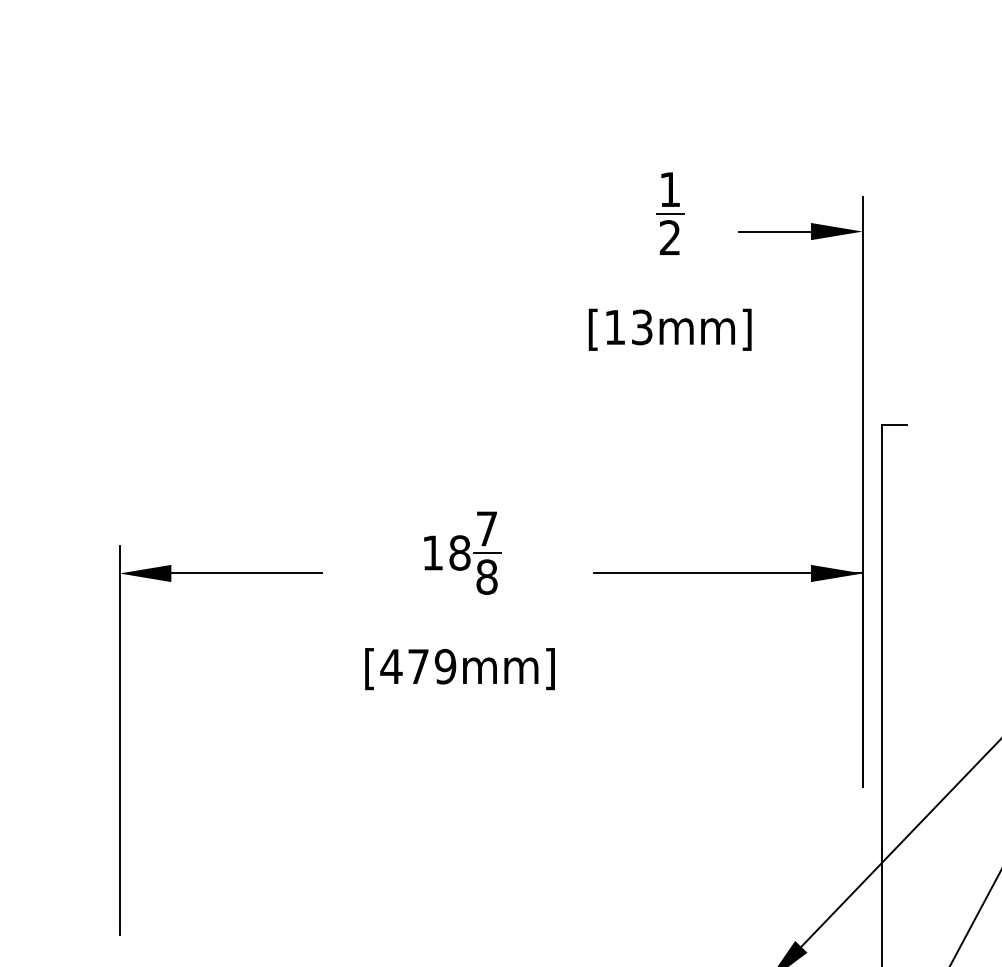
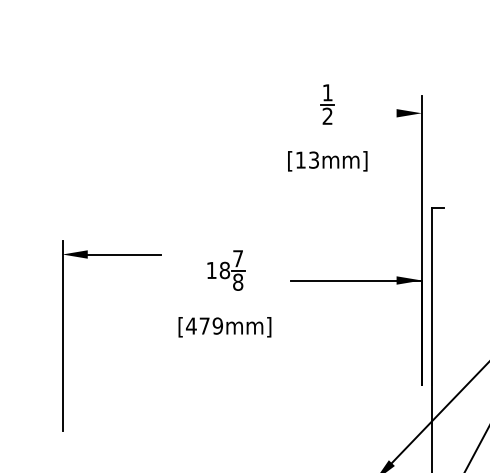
line: (773, 232) -> (378, 113), removed
part: (121, 739) -> (63, 335), moved

